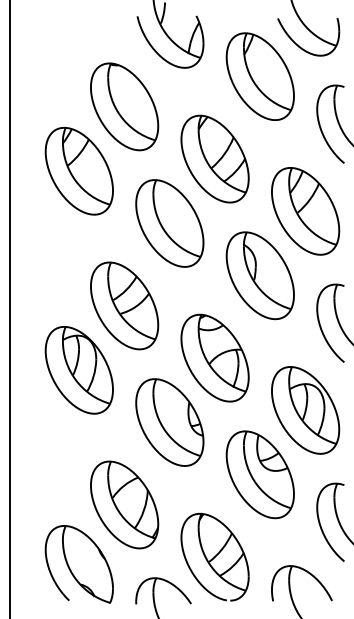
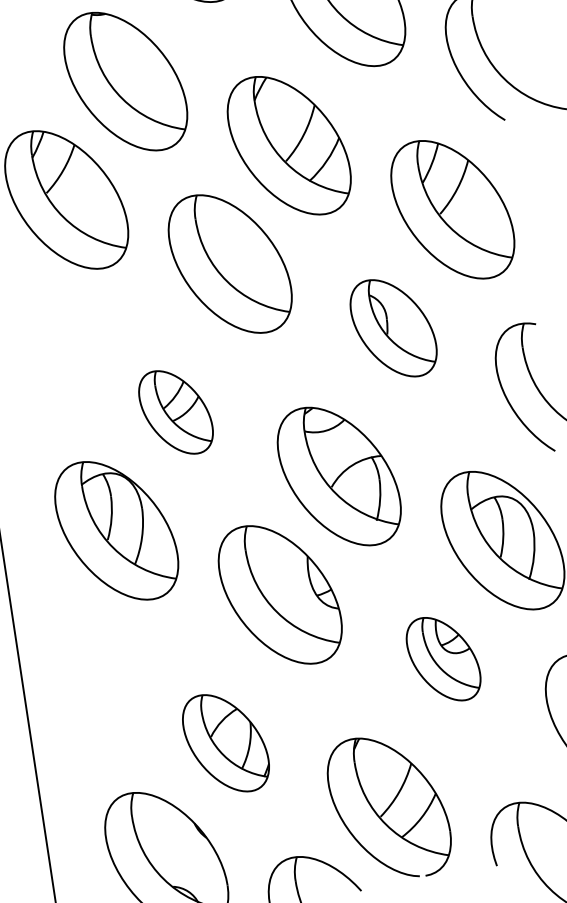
part: (259, 275) -> (392, 327), size x0.7
part: (124, 305) -> (175, 411), size x0.6
part: (259, 474) -> (442, 658), size x0.6
part: (124, 504) -> (225, 742), size x0.7

